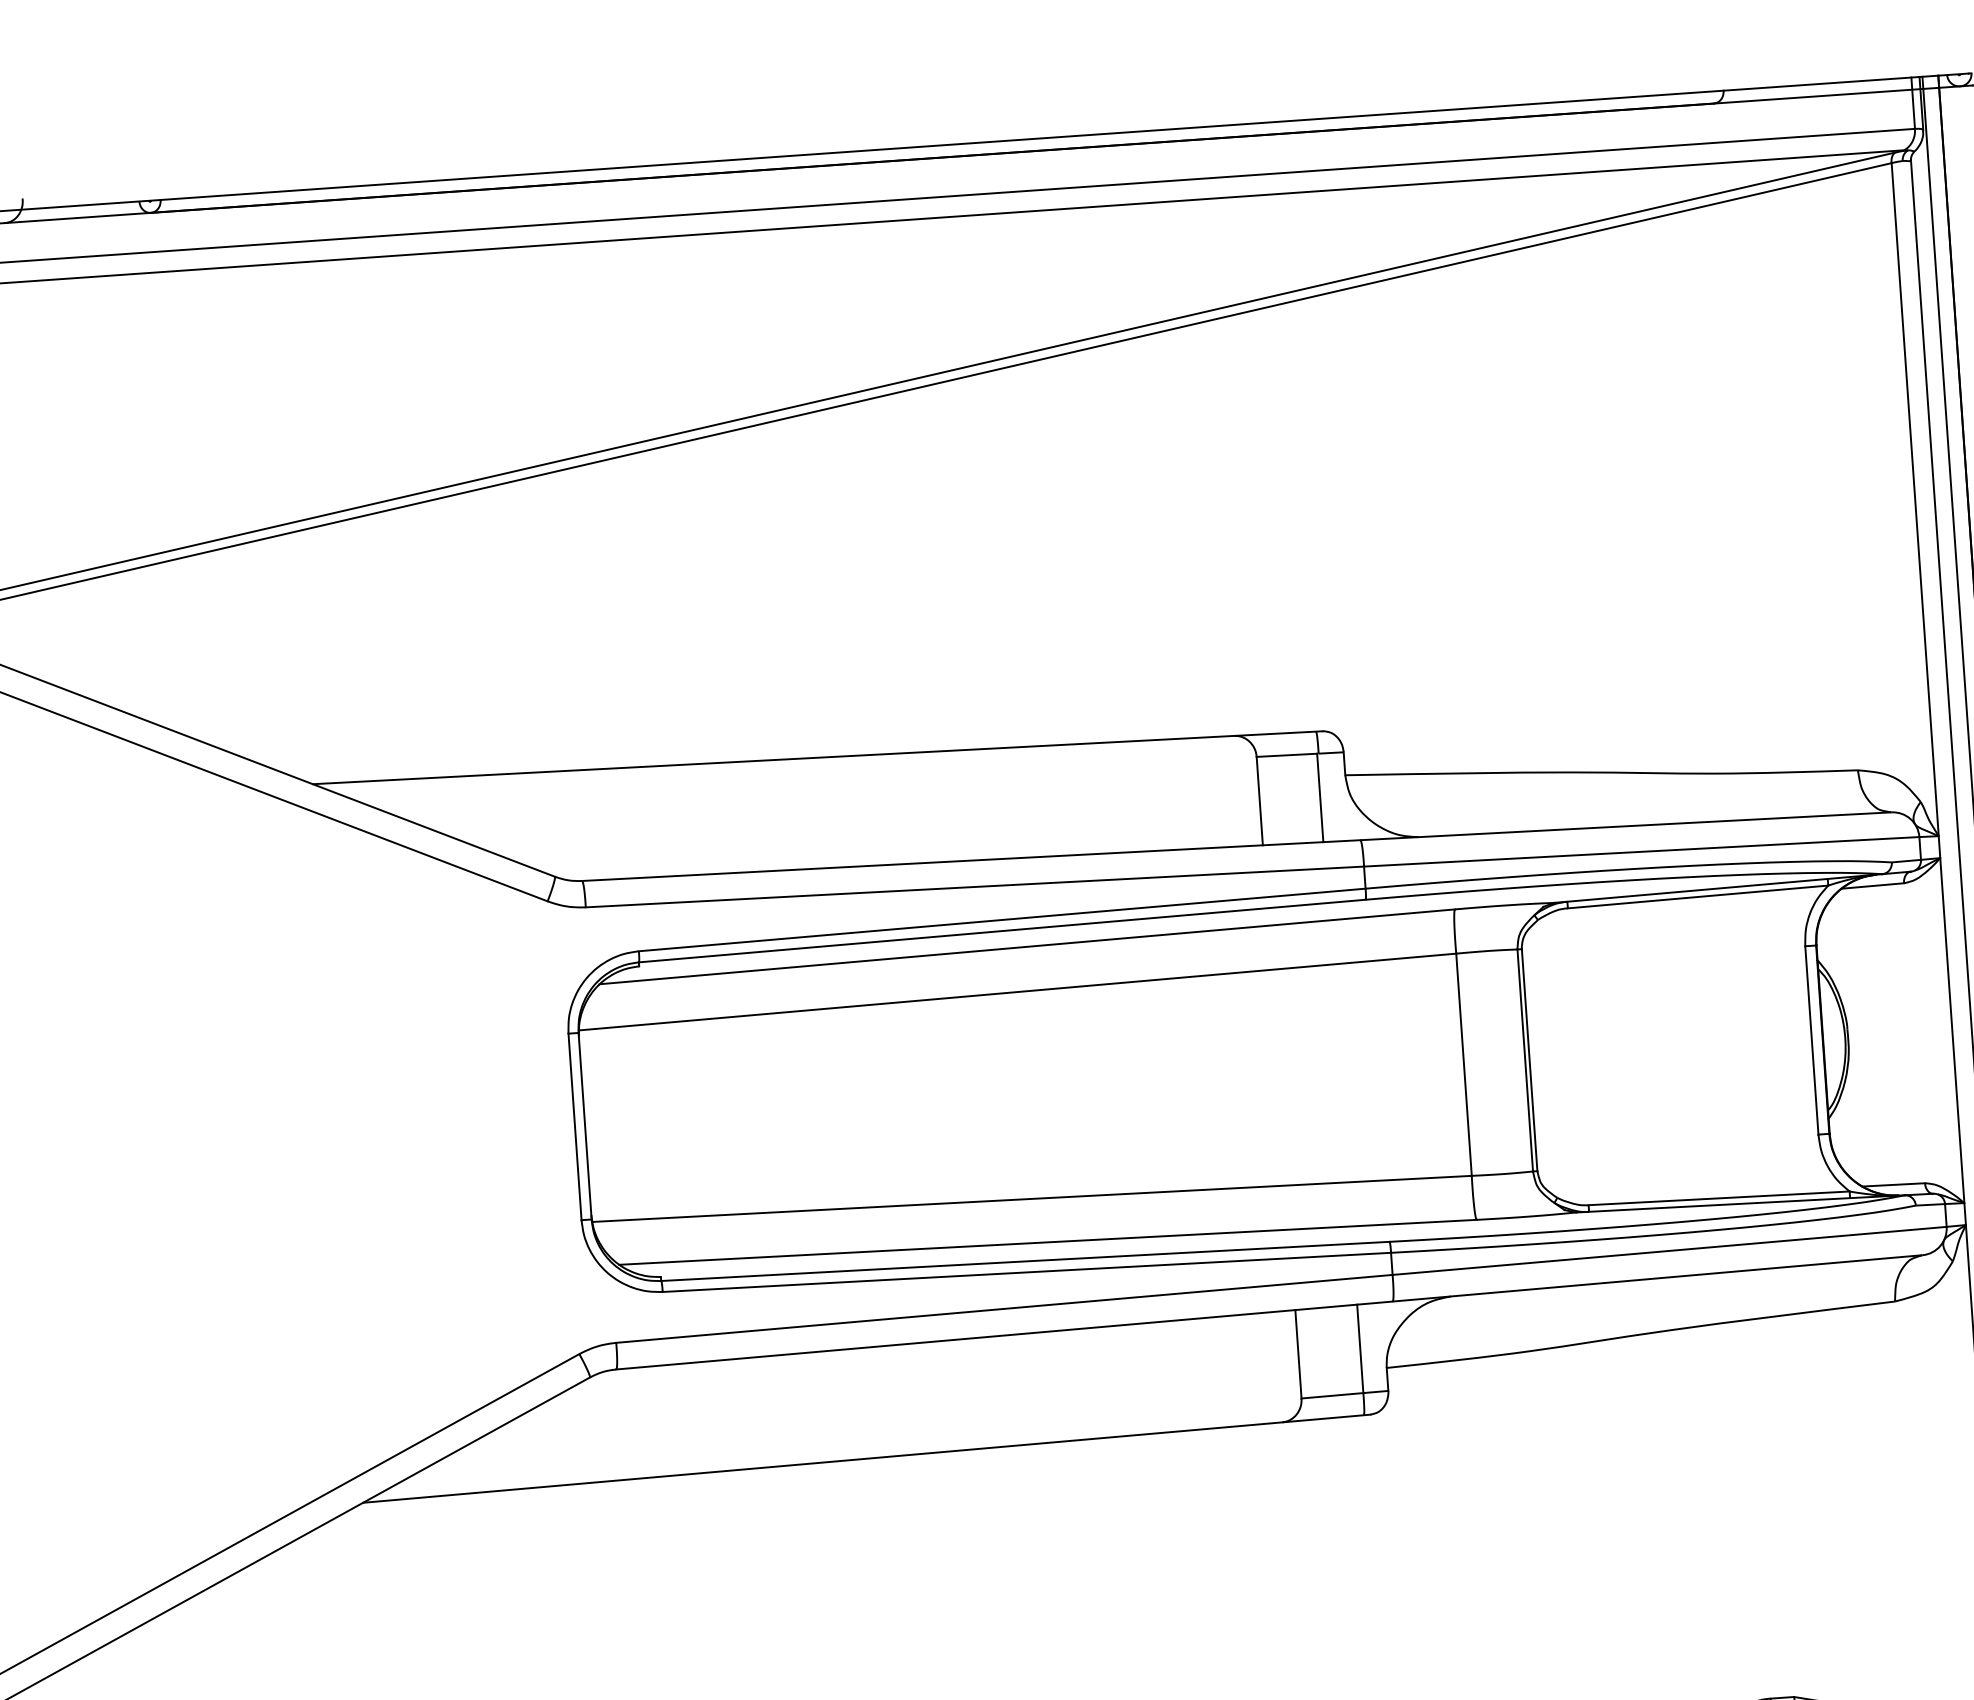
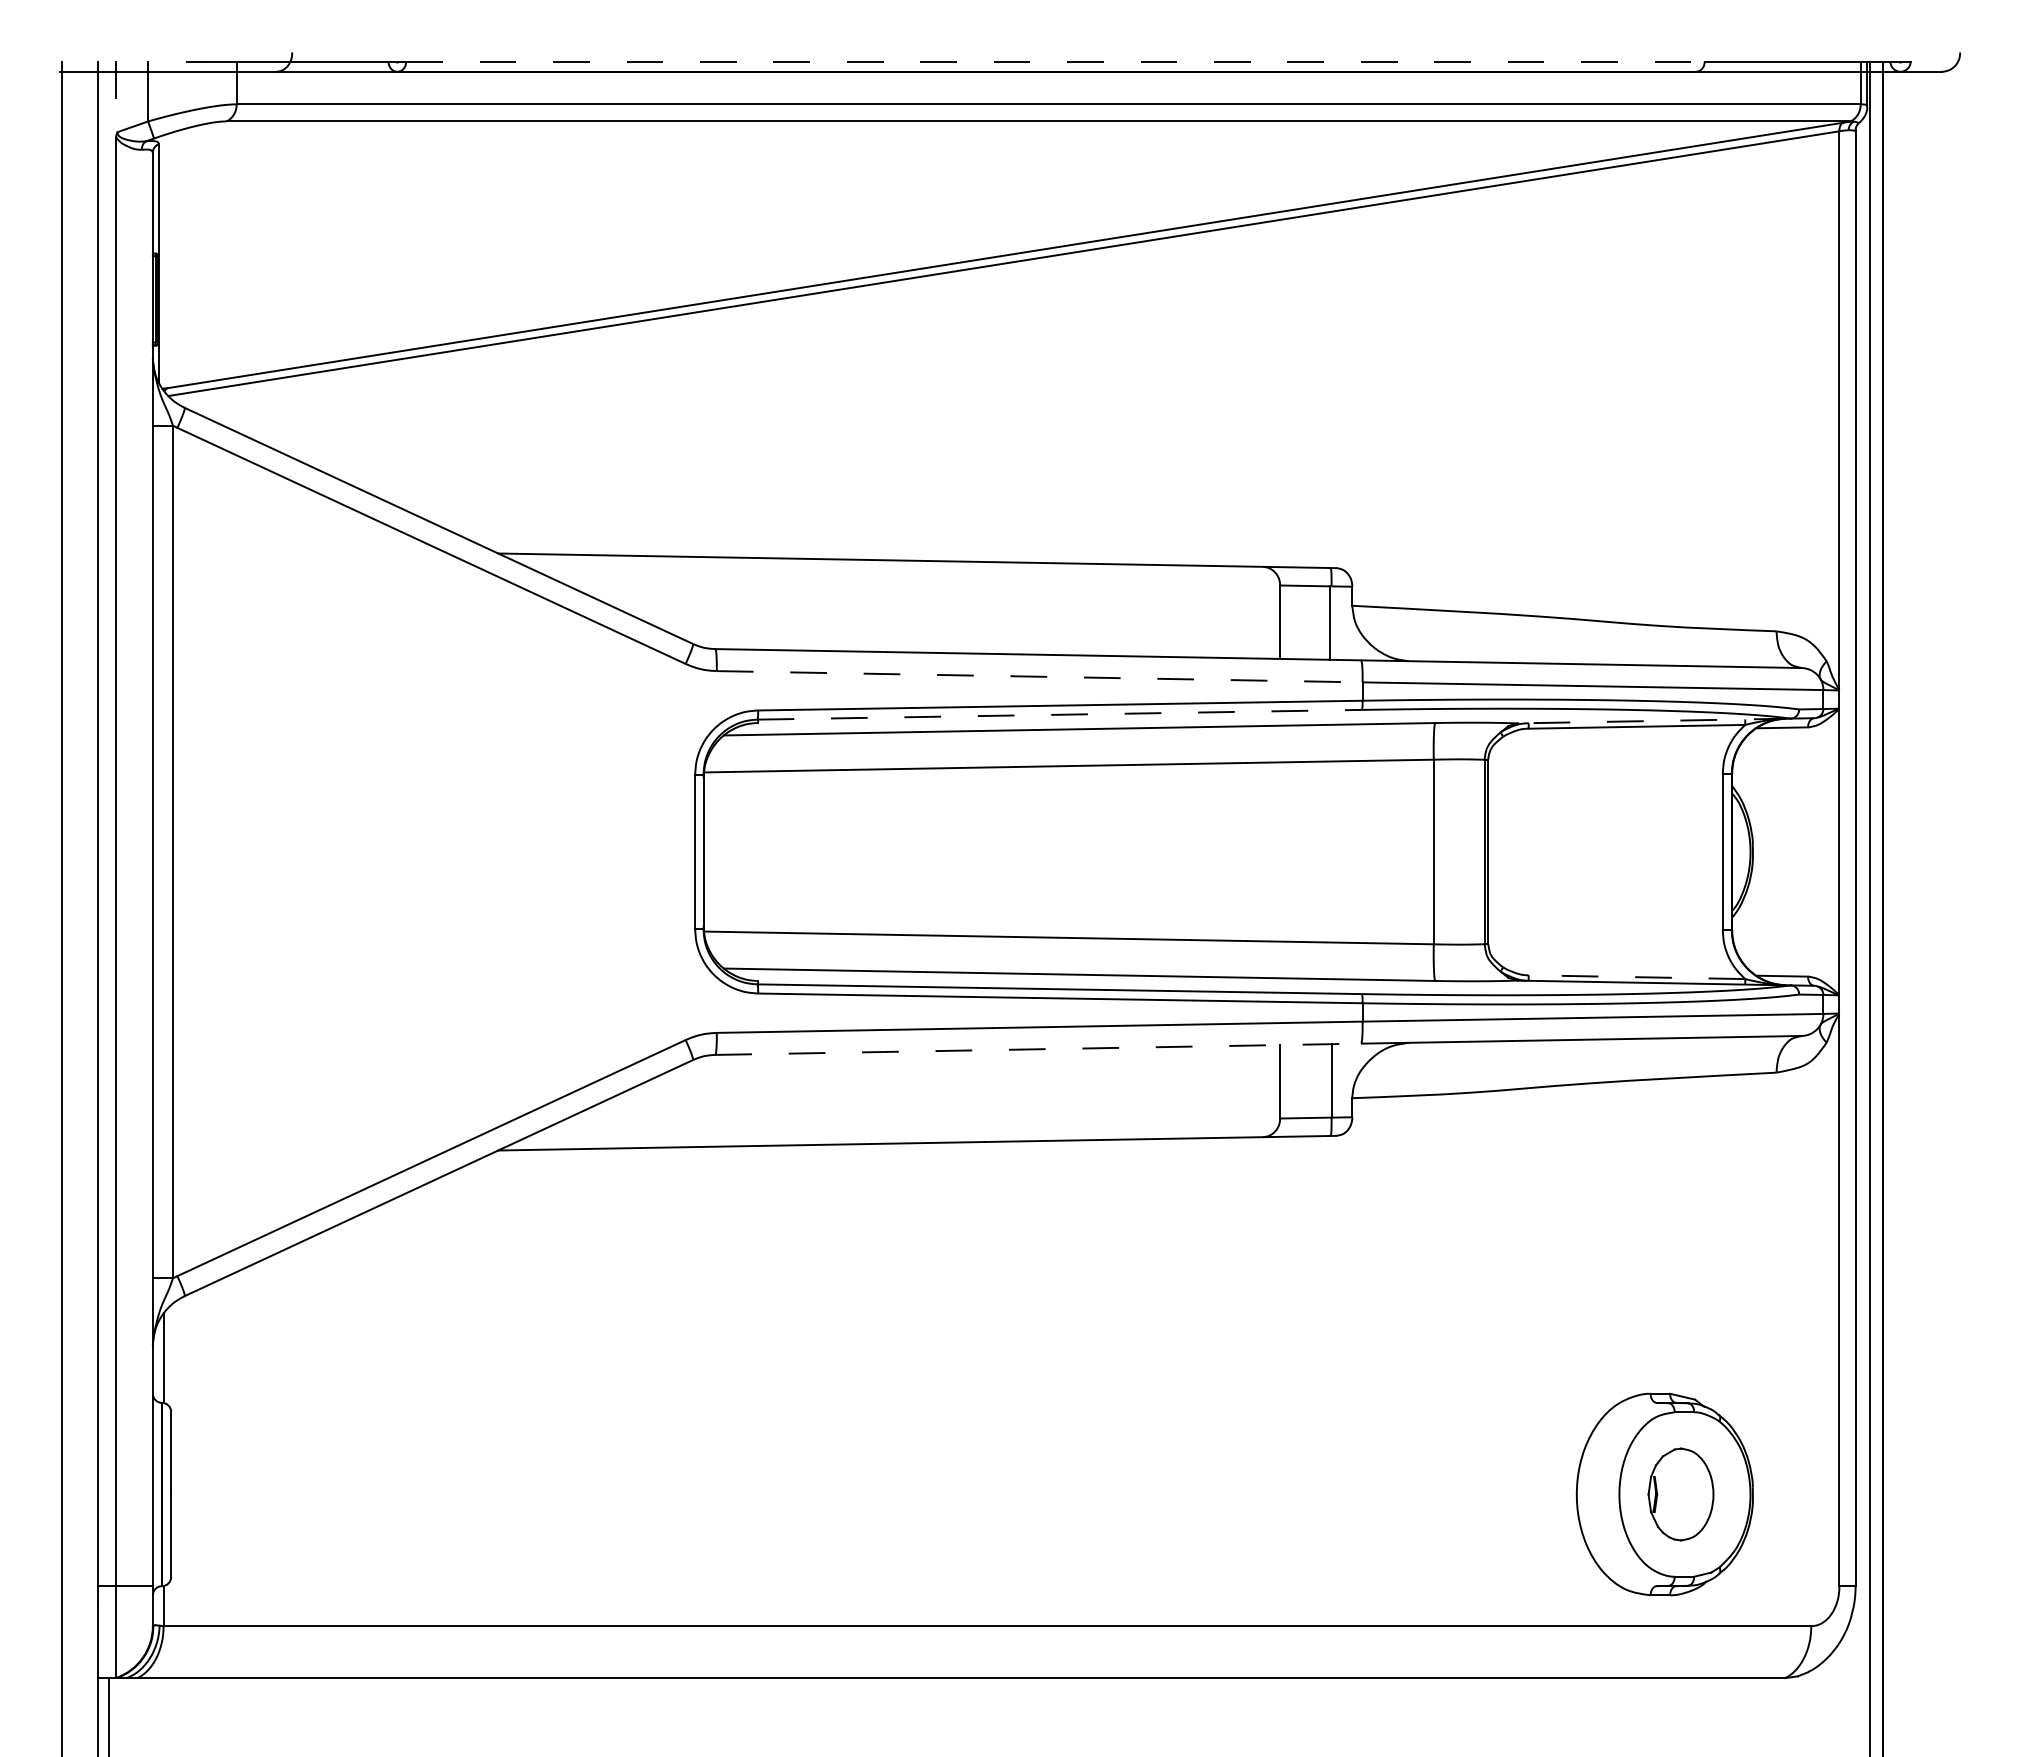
line: (942, 145) -> (1055, 61), solid -> dashed
line: (974, 886) -> (1039, 676), solid -> dashed
line: (1718, 889) -> (1654, 721), solid -> dashed
line: (1003, 930) -> (1060, 714), solid -> dashed
line: (1718, 1198) -> (1636, 977), solid -> dashed
line: (1004, 1335) -> (1038, 1049), solid -> dashed

